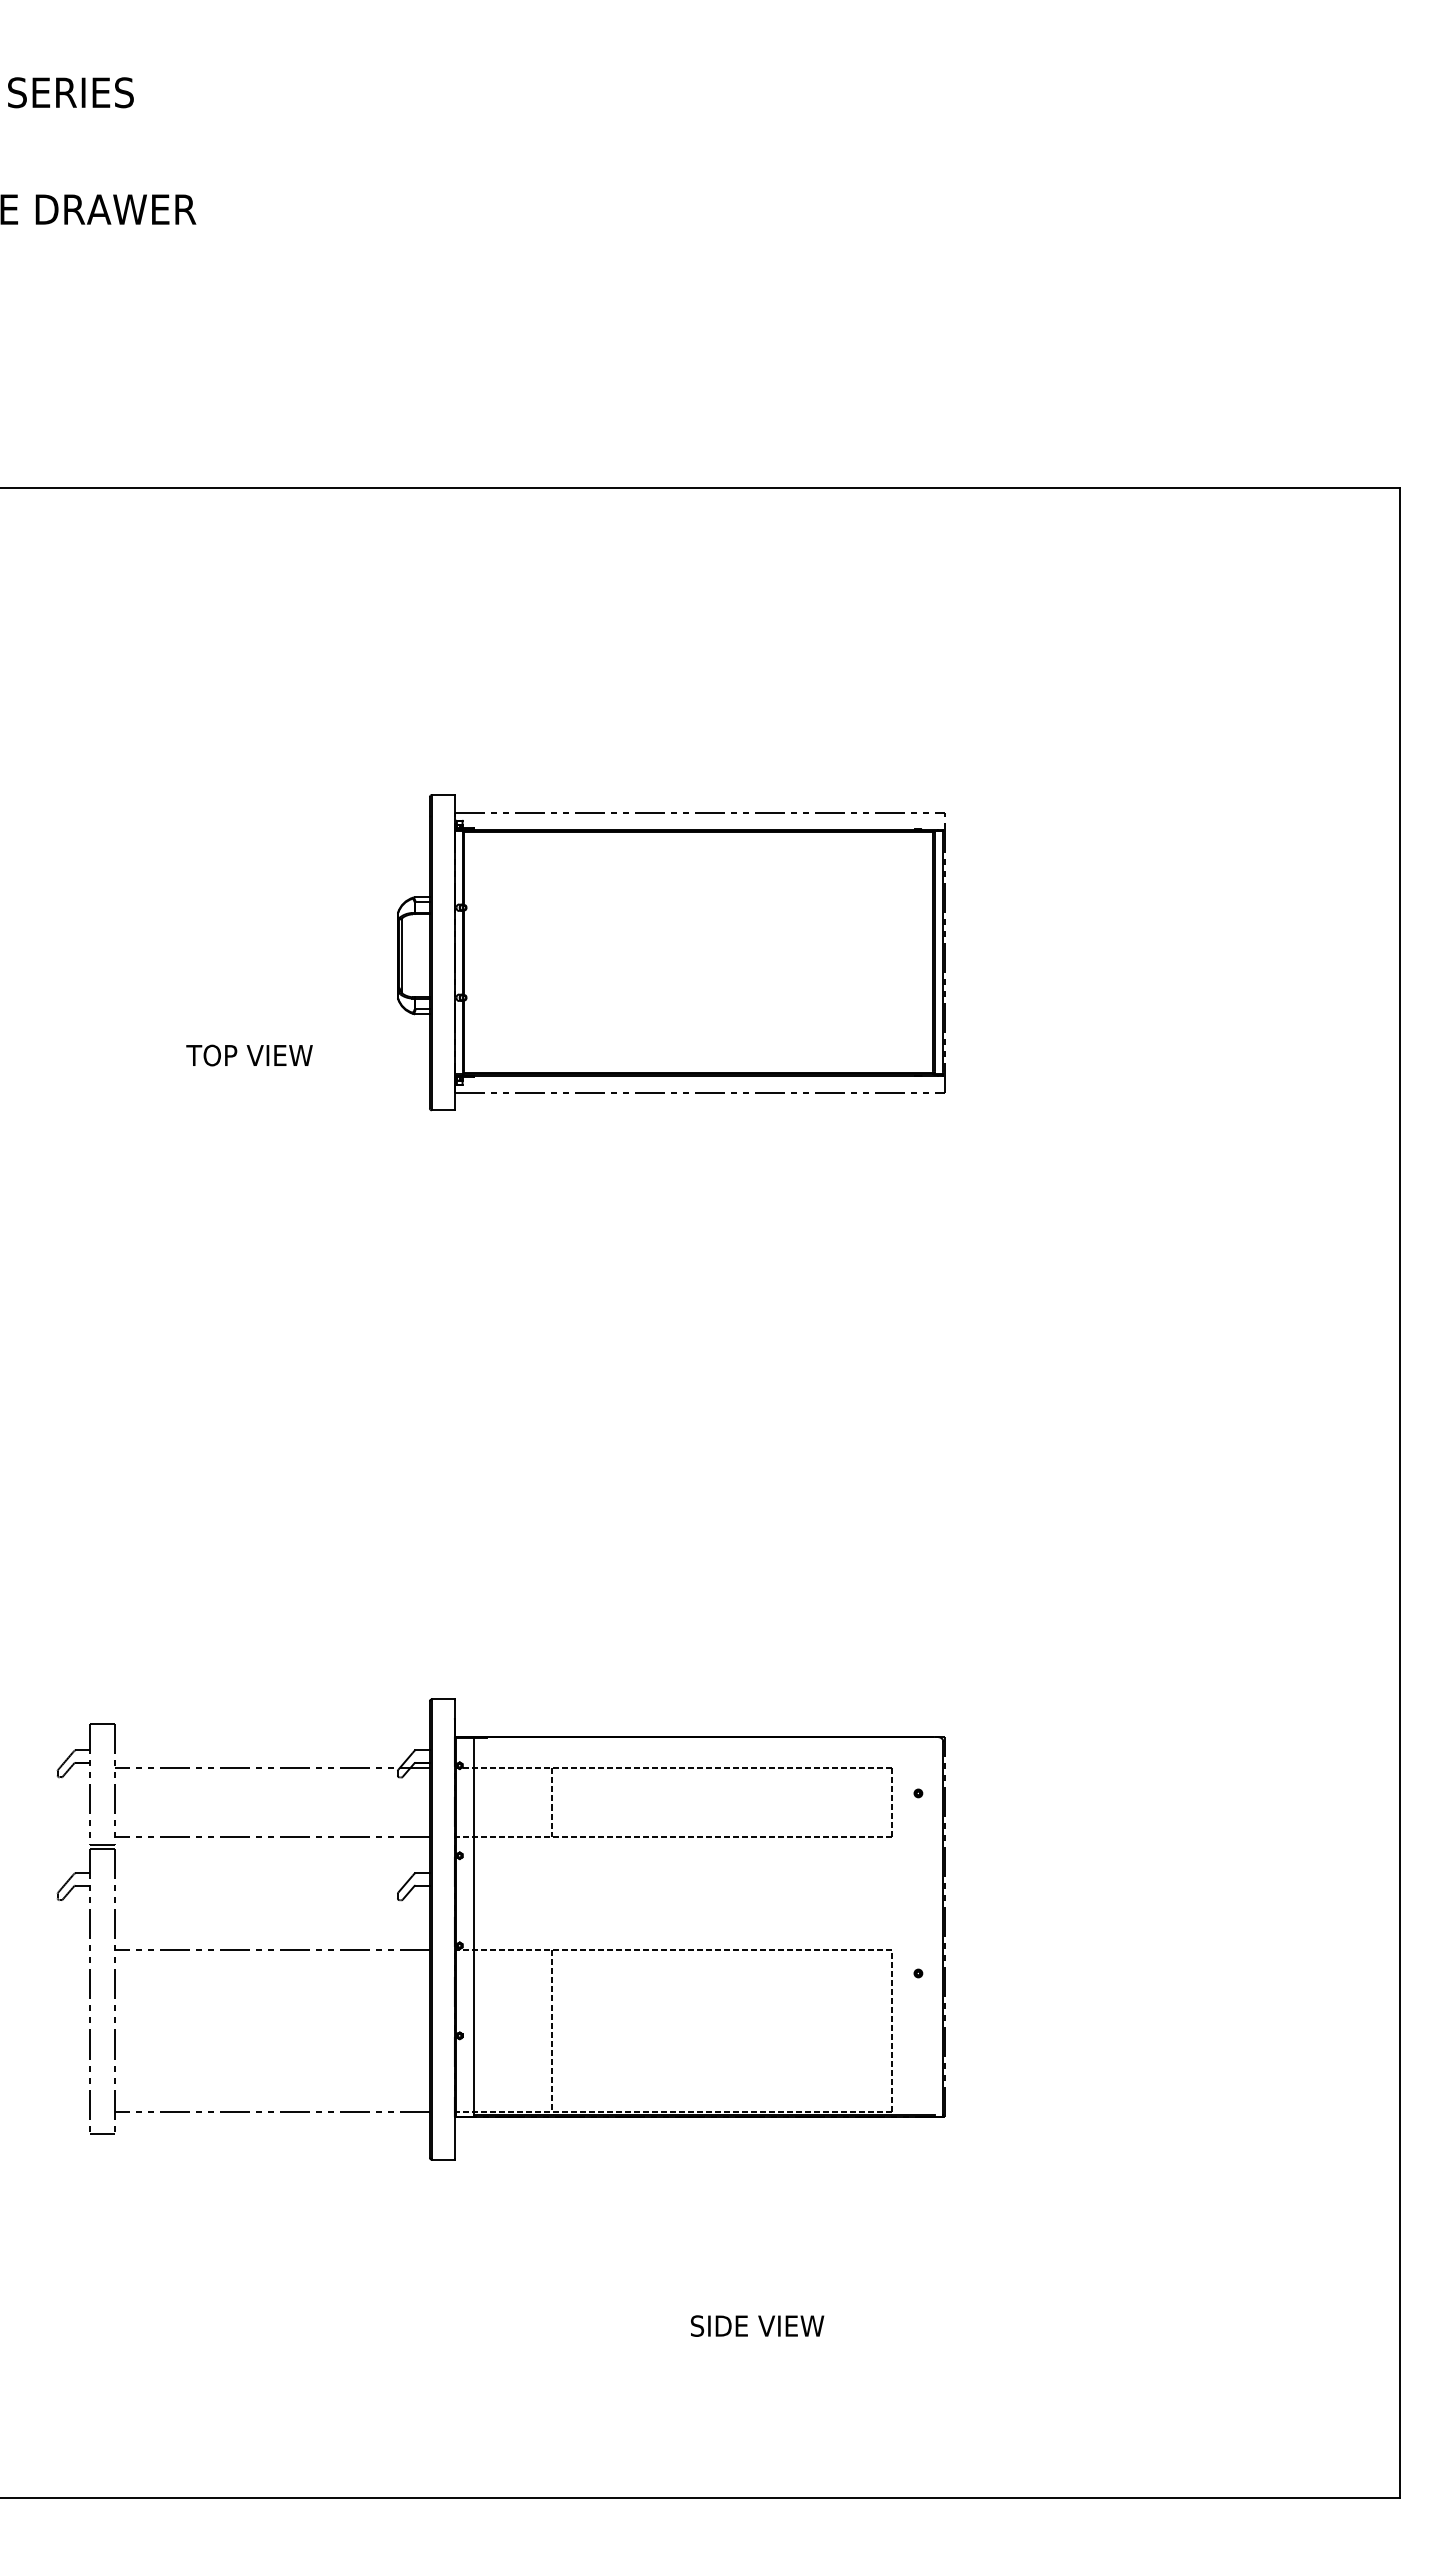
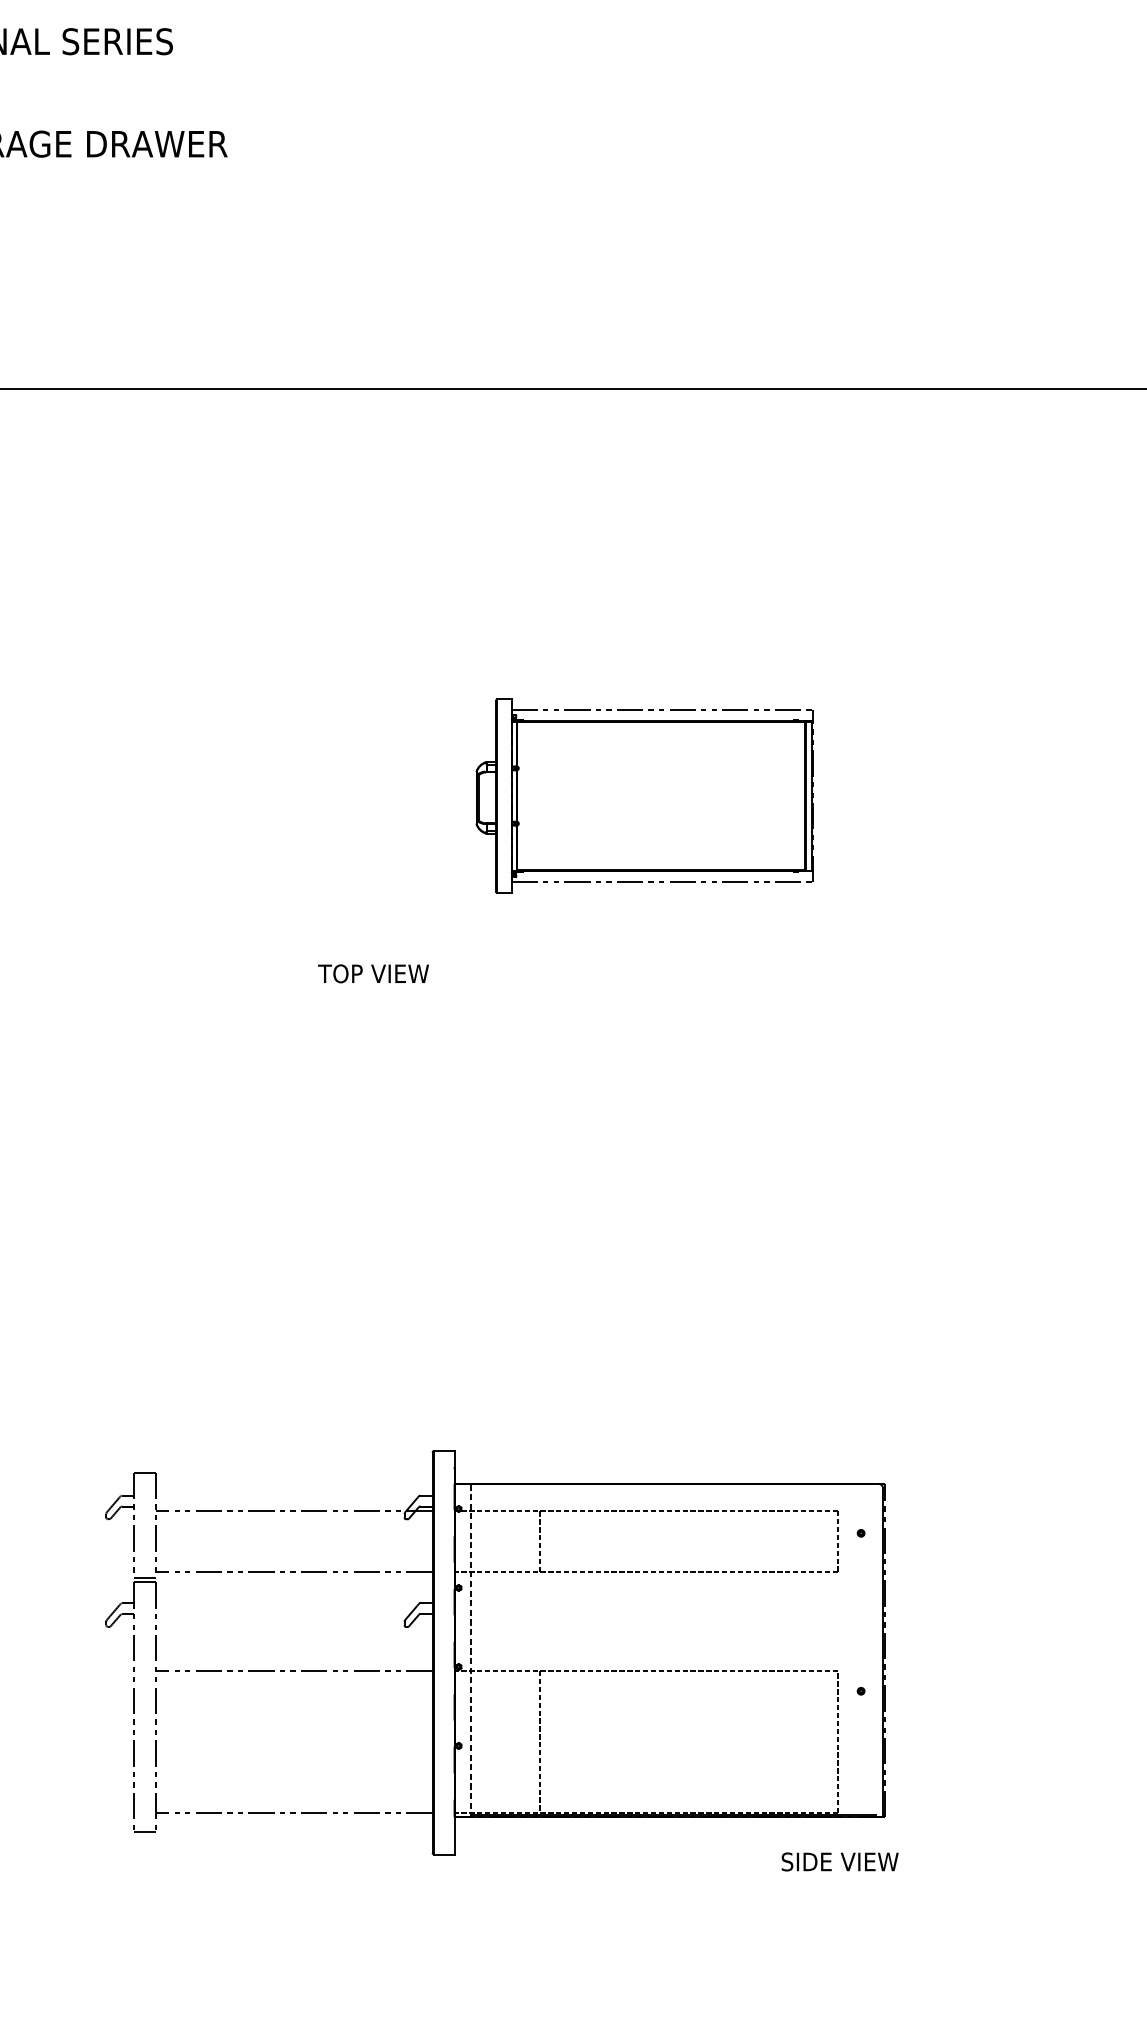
part: (671, 952) -> (644, 795), size x0.7
text: (249, 1055) -> (373, 973), moved
line: (473, 1927) -> (470, 1650), solid -> dashed
text: (757, 2325) -> (840, 1861), moved

